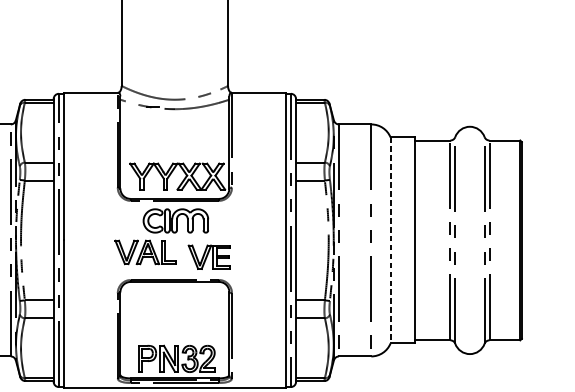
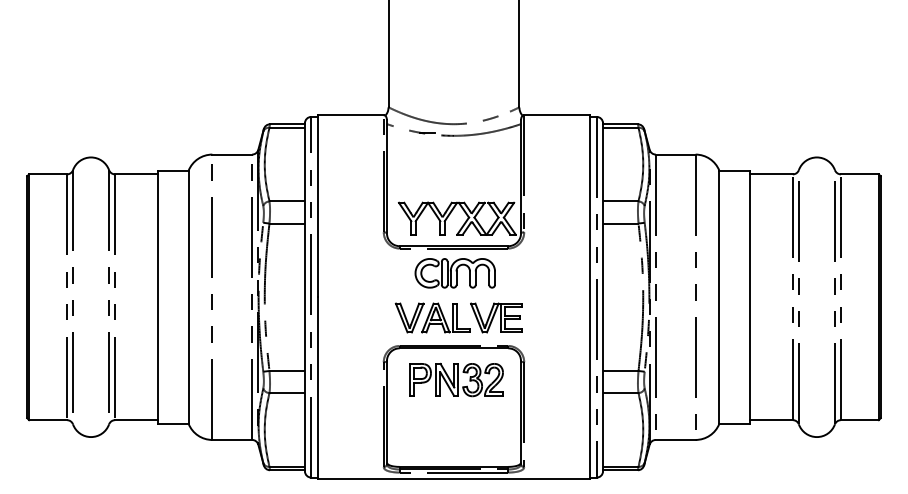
line: (390, 240) -> (719, 297), dashed -> solid
part: (145, 252) -> (432, 317), moved
part: (176, 358) -> (456, 379), moved

